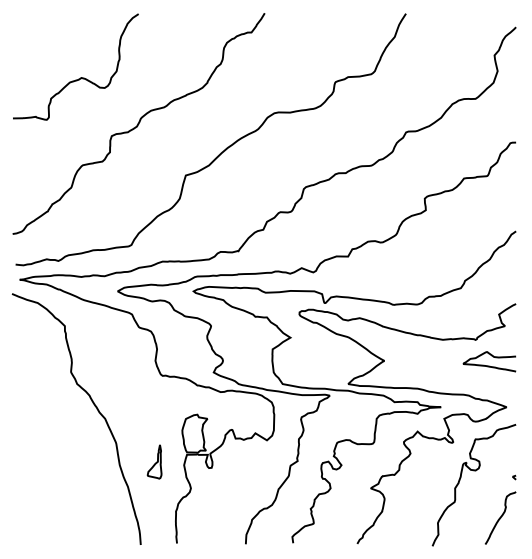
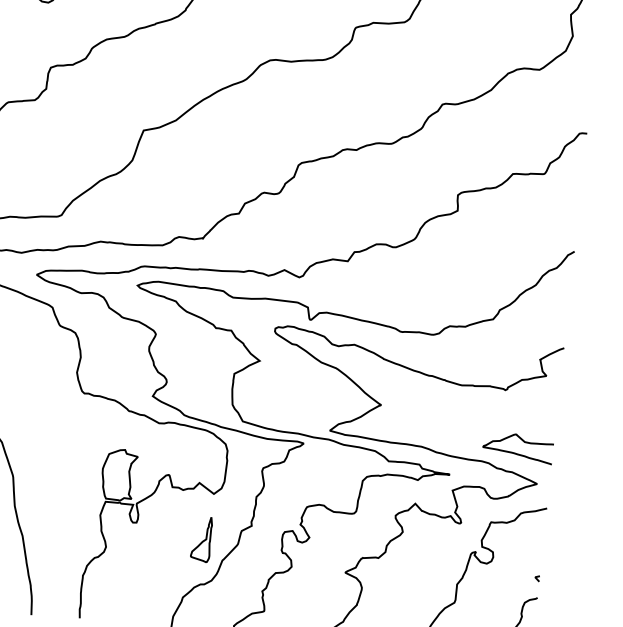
curve: (489, 365) -> (517, 452), moved
part: (154, 461) -> (201, 538), moved

